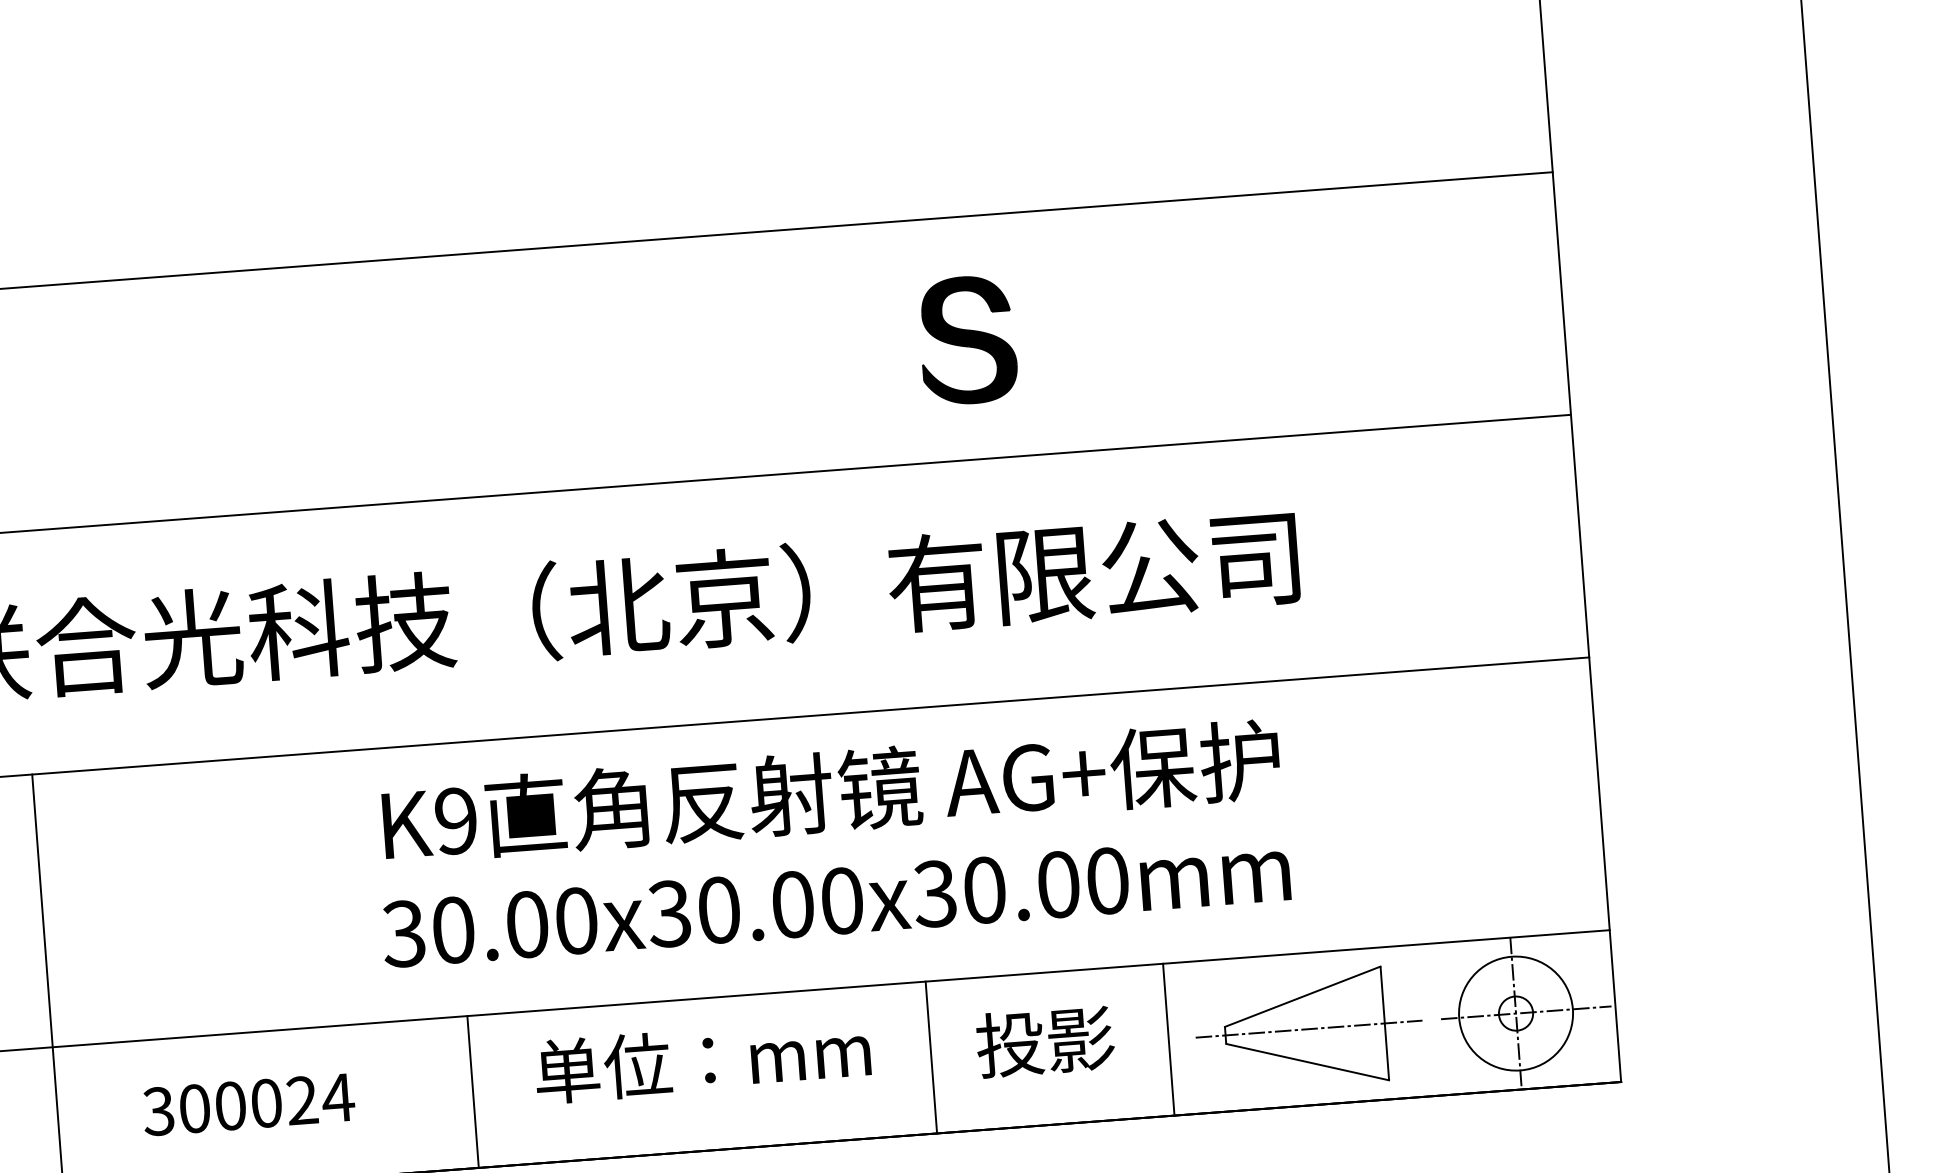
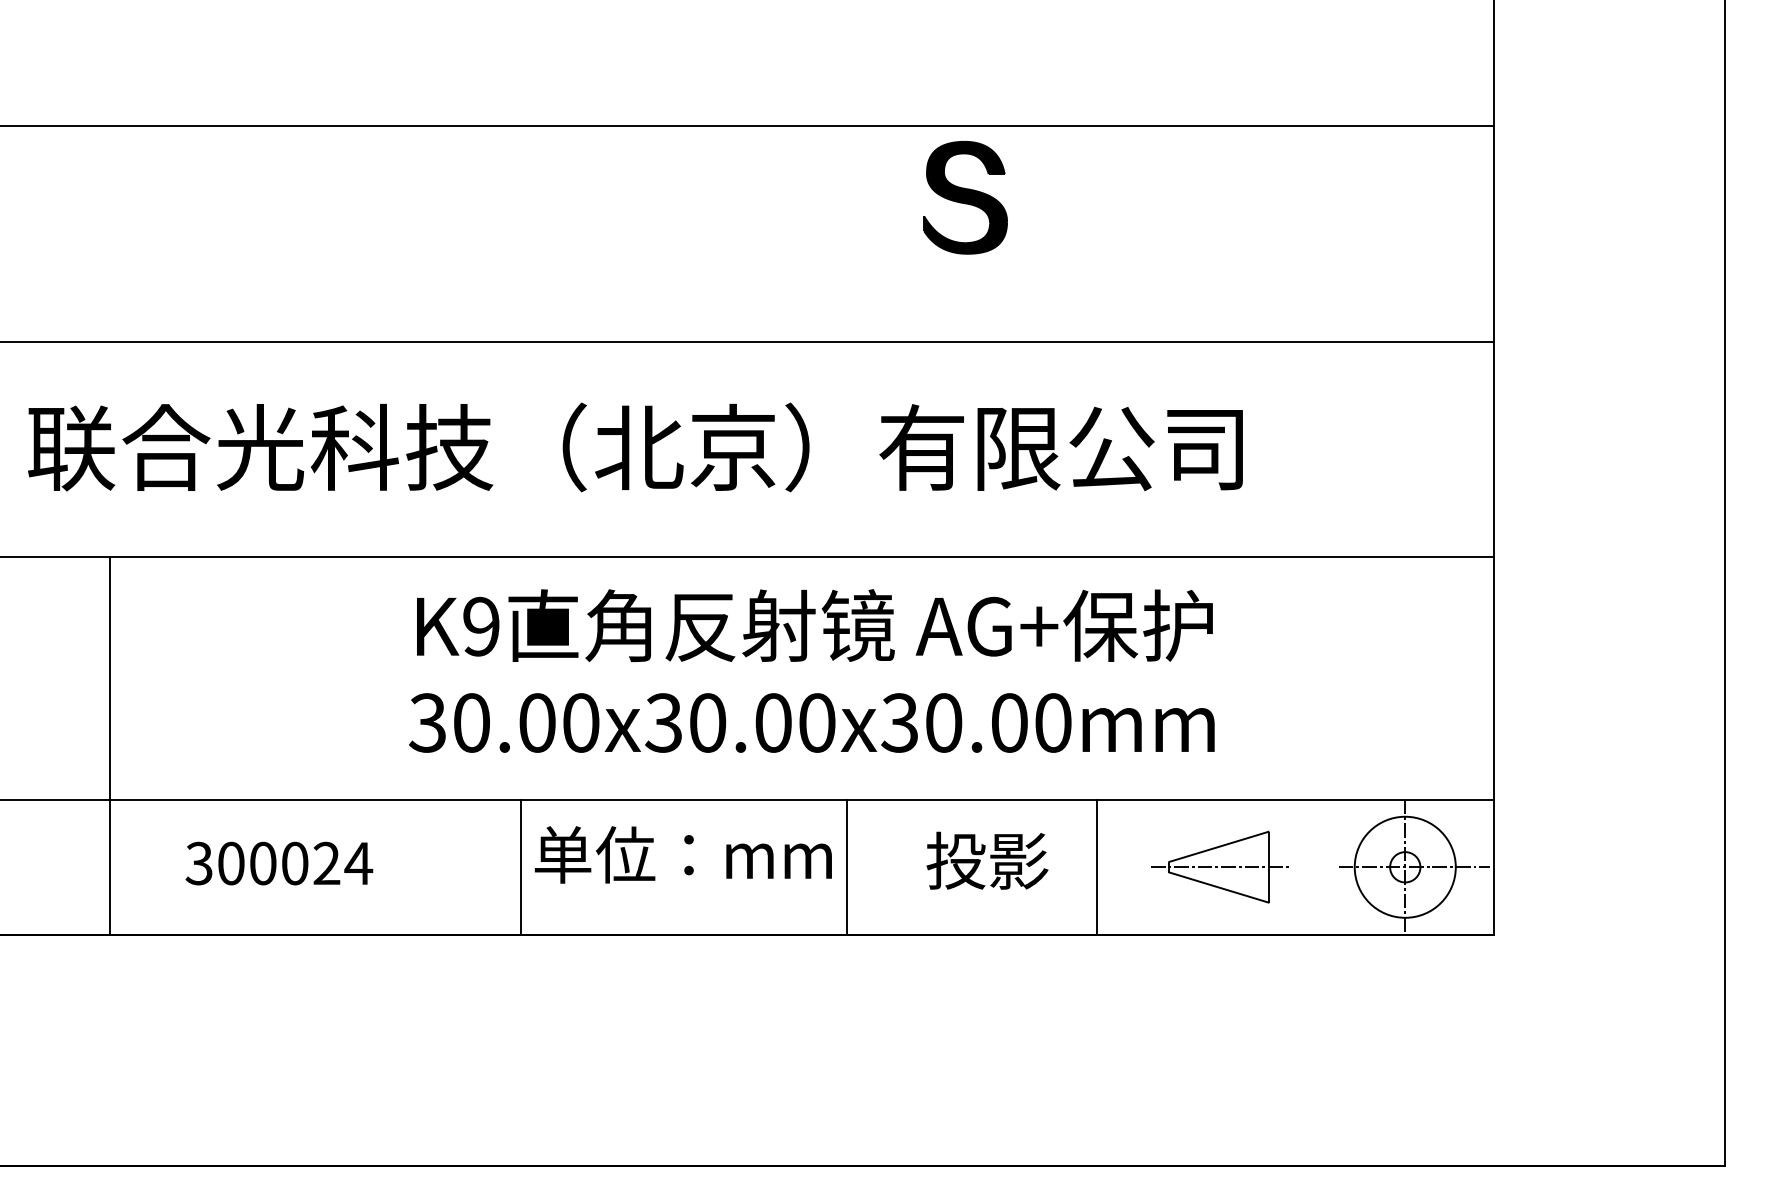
part: (967, 339) -> (965, 197), moved
part: (1309, 1028) -> (1221, 866), size x0.7
line: (931, 1056) -> (846, 866), moved
line: (473, 1091) -> (521, 866), moved

